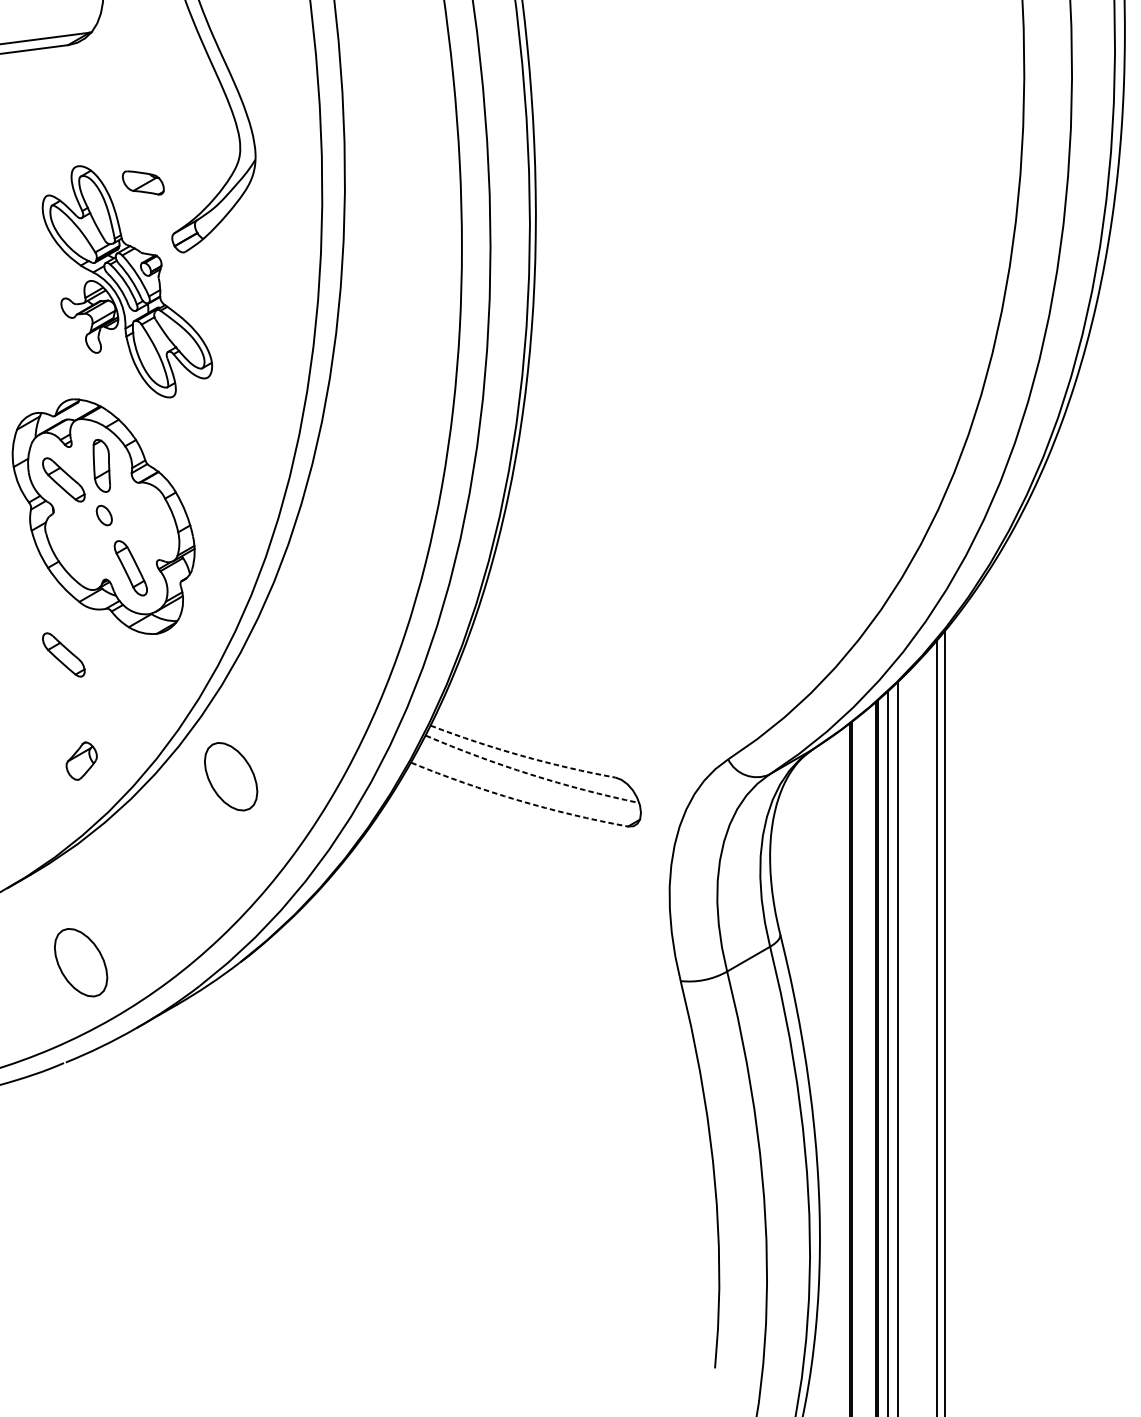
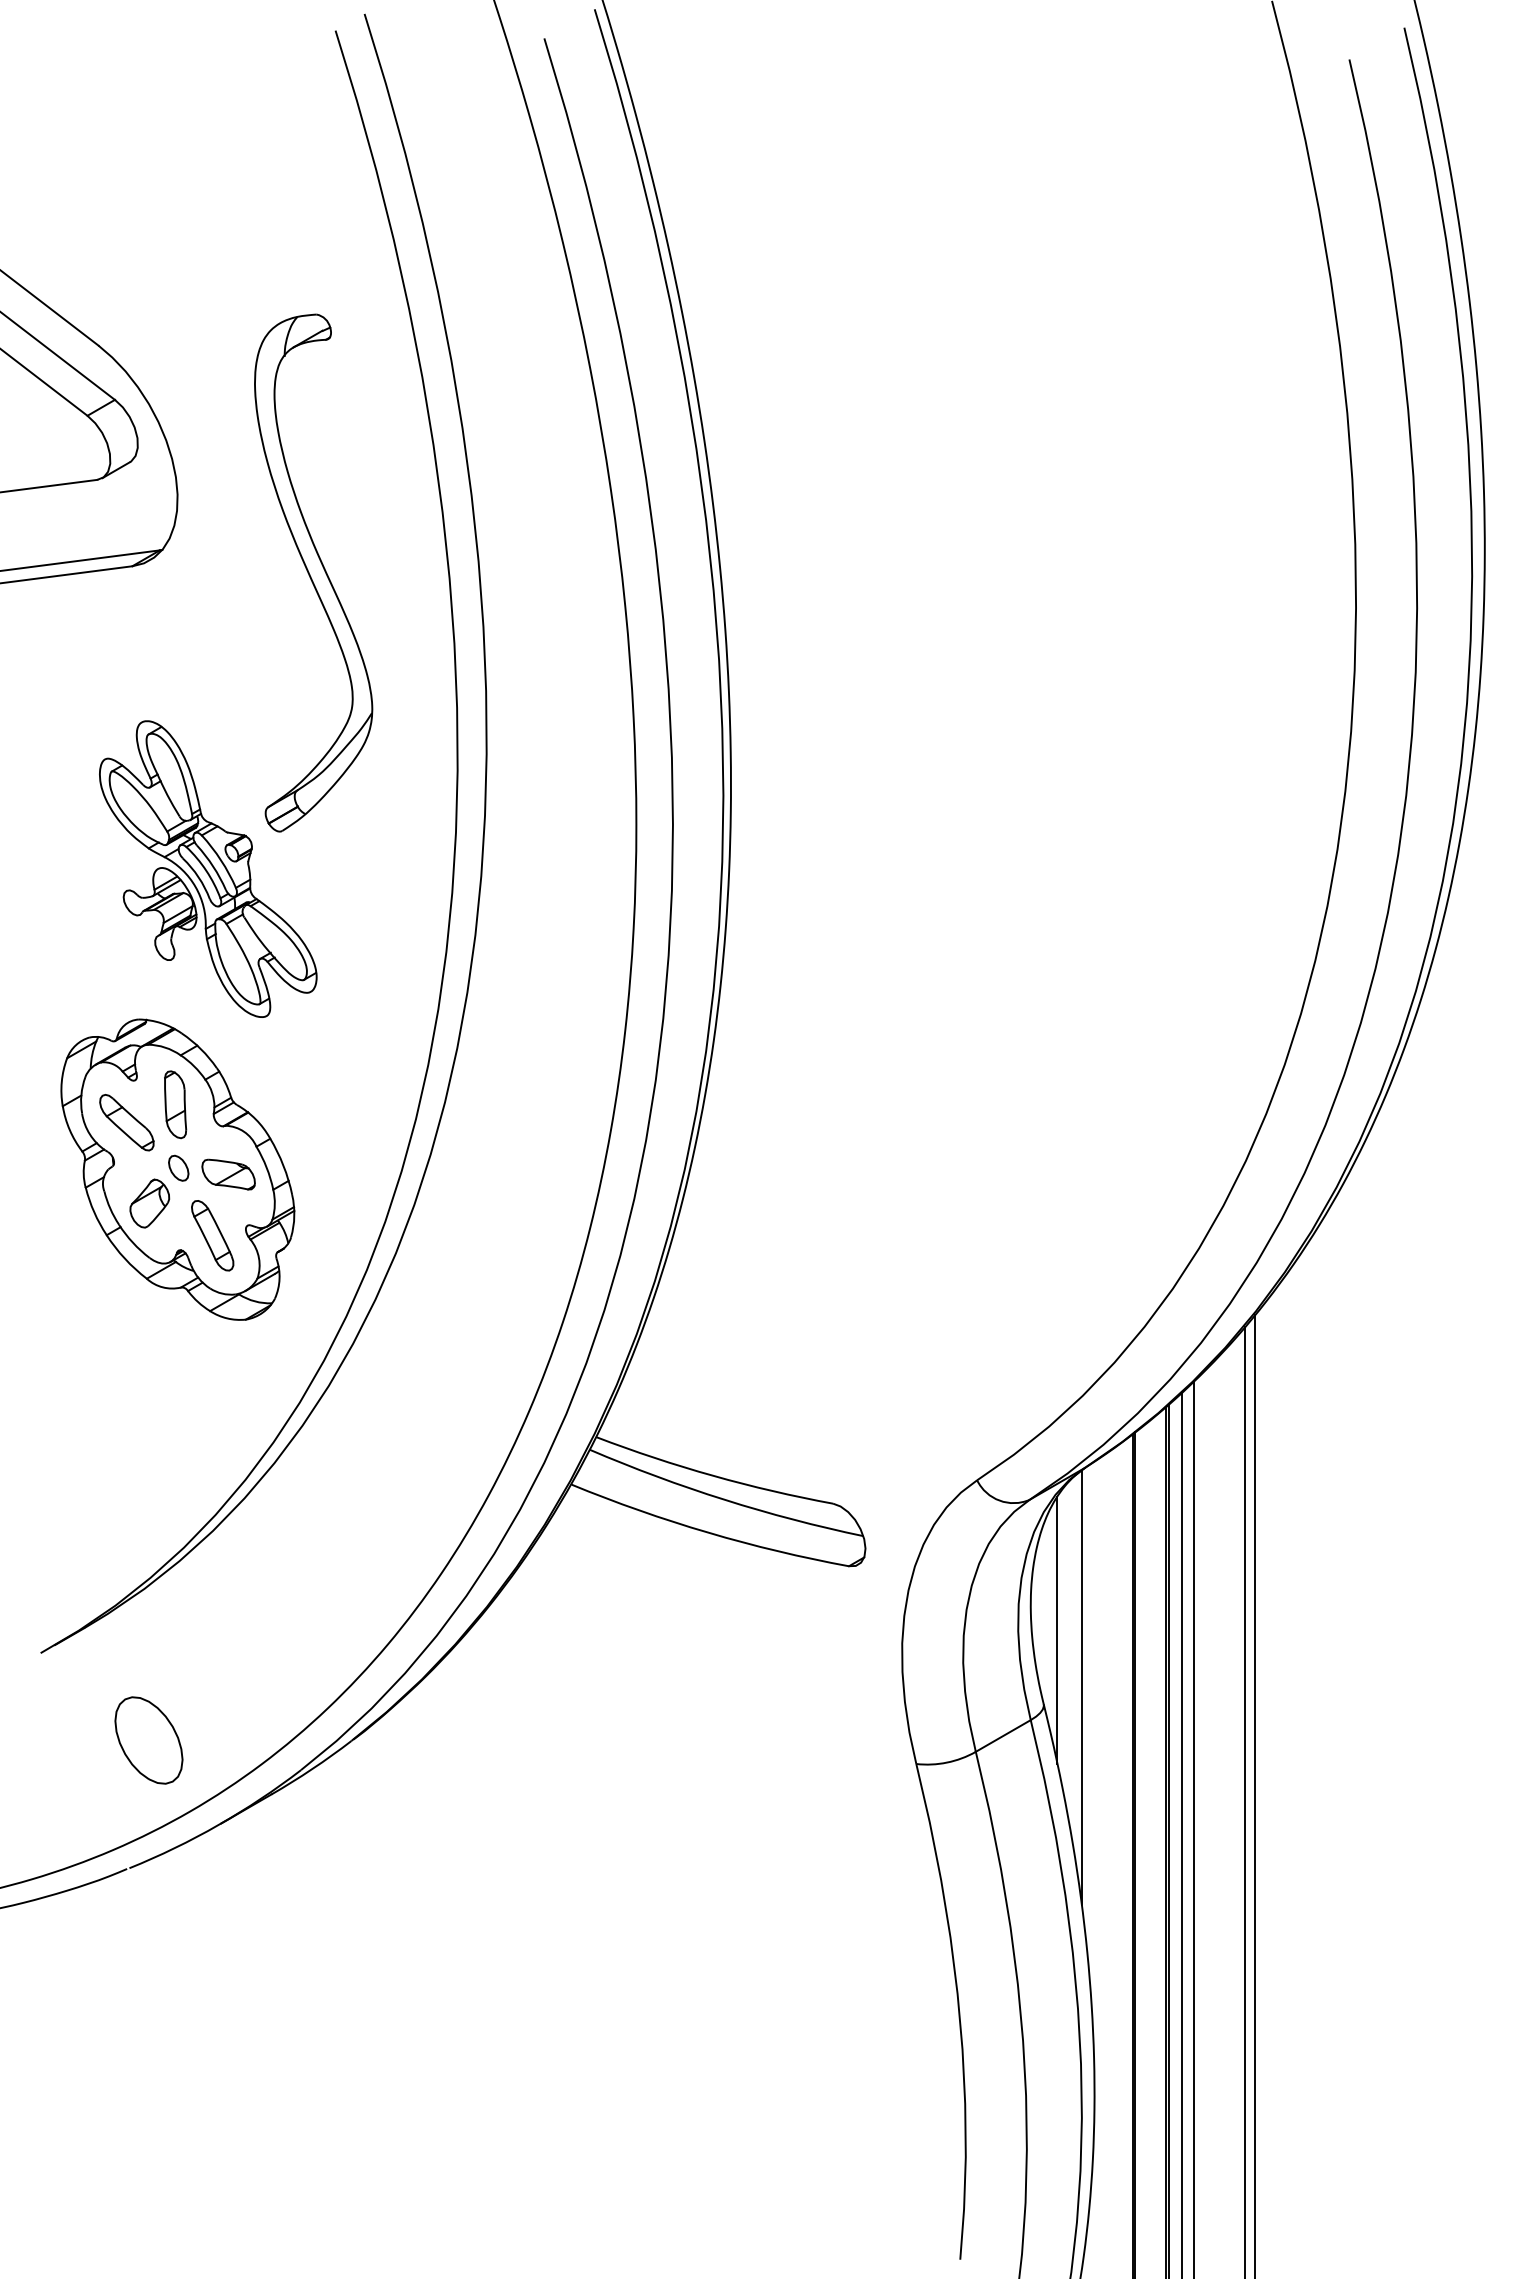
part: (143, 182) -> (228, 1174), moved
part: (63, 654) -> (126, 1346), removed
arc: (522, 755) -> (713, 1475), dashed -> solid
part: (81, 761) -> (149, 1203), moved
arc: (530, 774) -> (724, 1499), dashed -> solid
part: (230, 776) -> (340, 1502), removed
arc: (518, 800) -> (708, 1532), dashed -> solid
line: (791, 876) -> (1057, 1630), added
line: (809, 921) -> (1081, 1687), added

